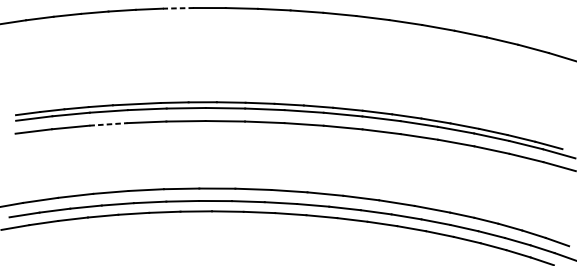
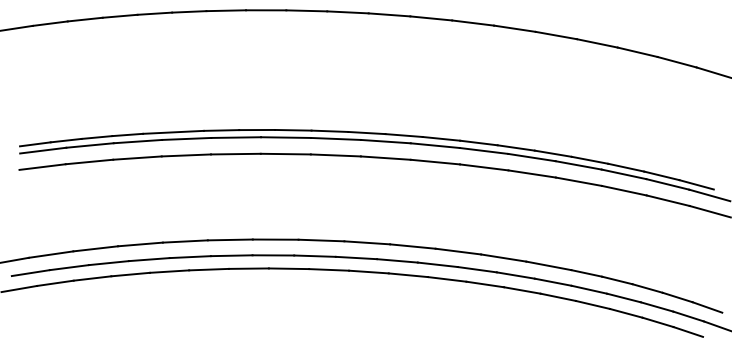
line: (178, 8) -> (226, 10), dashed -> solid
line: (108, 124) -> (137, 158), dashed -> solid

